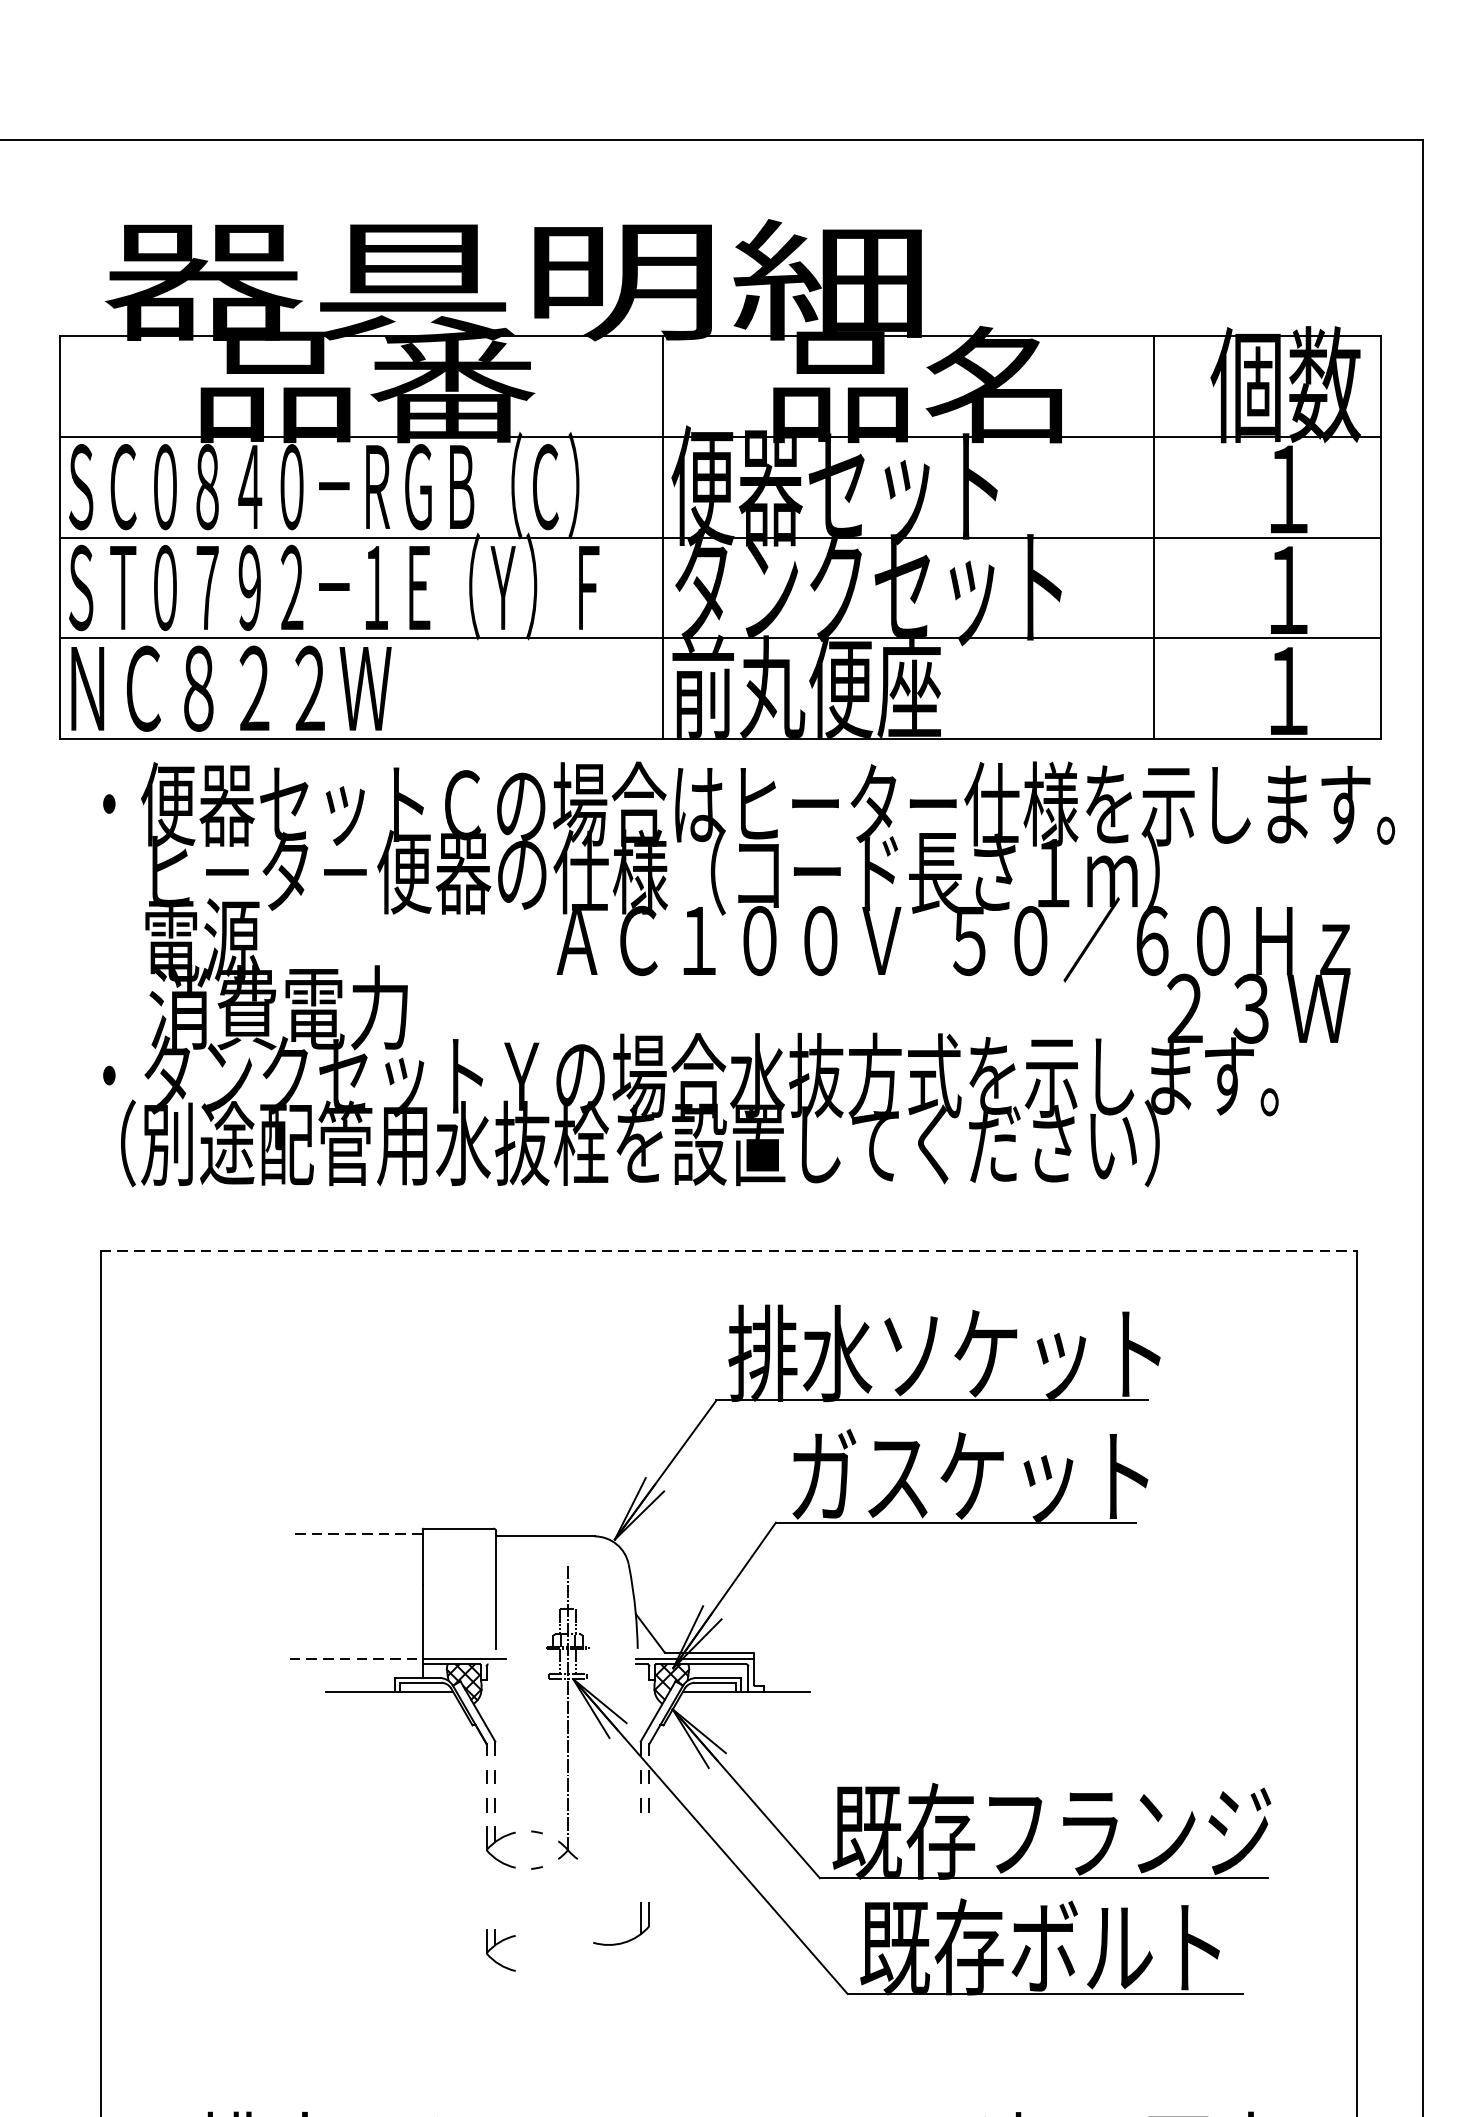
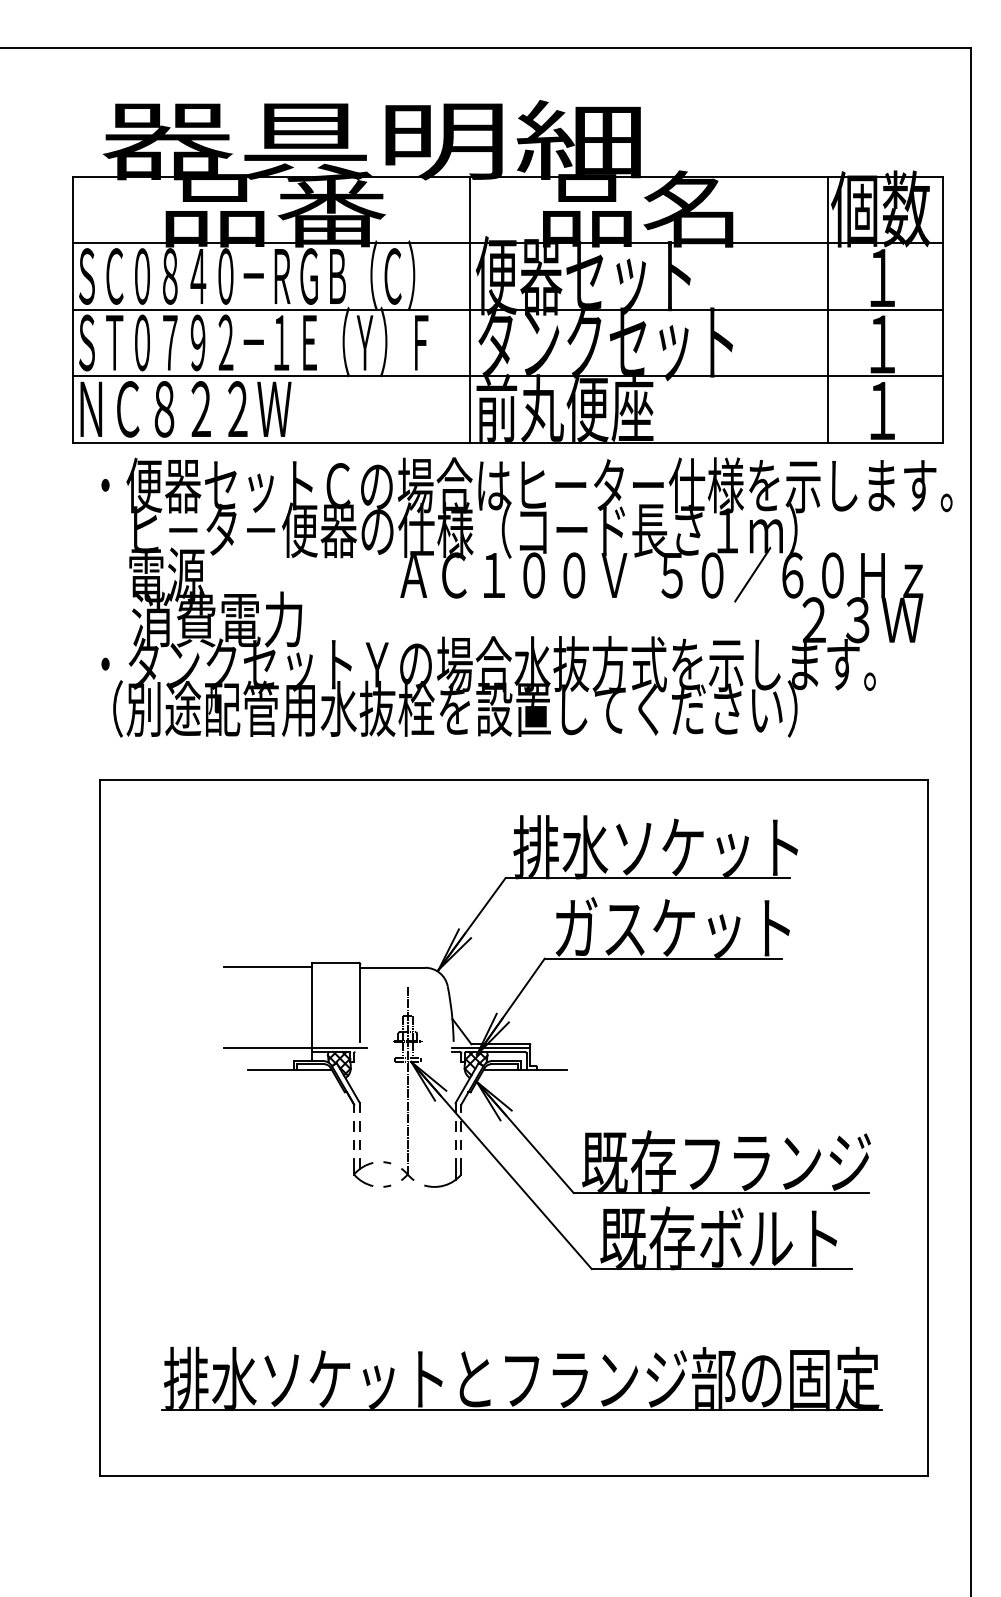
line: (1155, 537) -> (828, 309), moved
line: (728, 1250) -> (513, 779), dashed -> solid
line: (356, 1534) -> (268, 966), dashed -> solid
line: (356, 1658) -> (268, 1048), dashed -> solid
part: (626, 1939) -> (446, 1183), moved
part: (500, 1950) -> (363, 1240), removed

